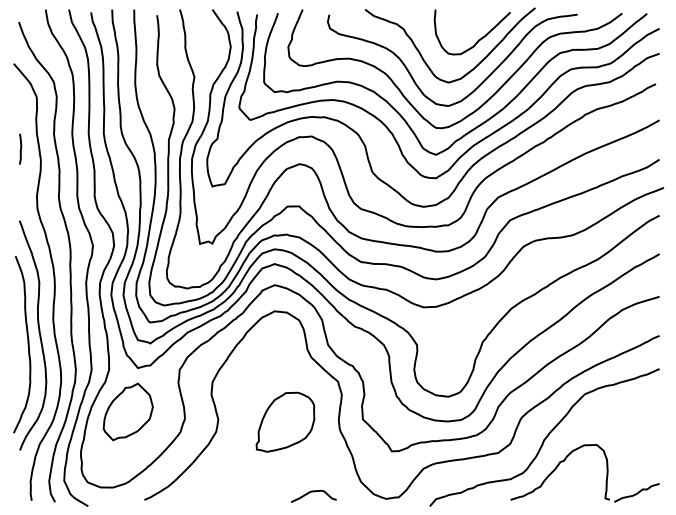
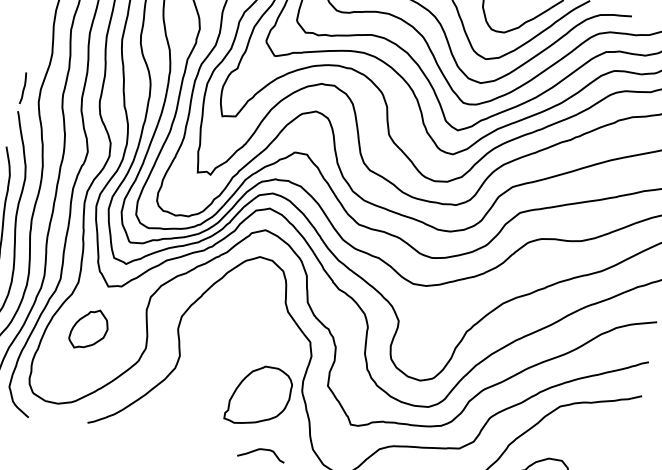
line: (20, 148) -> (23, 87), moved
part: (127, 411) -> (88, 328), size x0.7
part: (285, 421) -> (259, 395), moved

